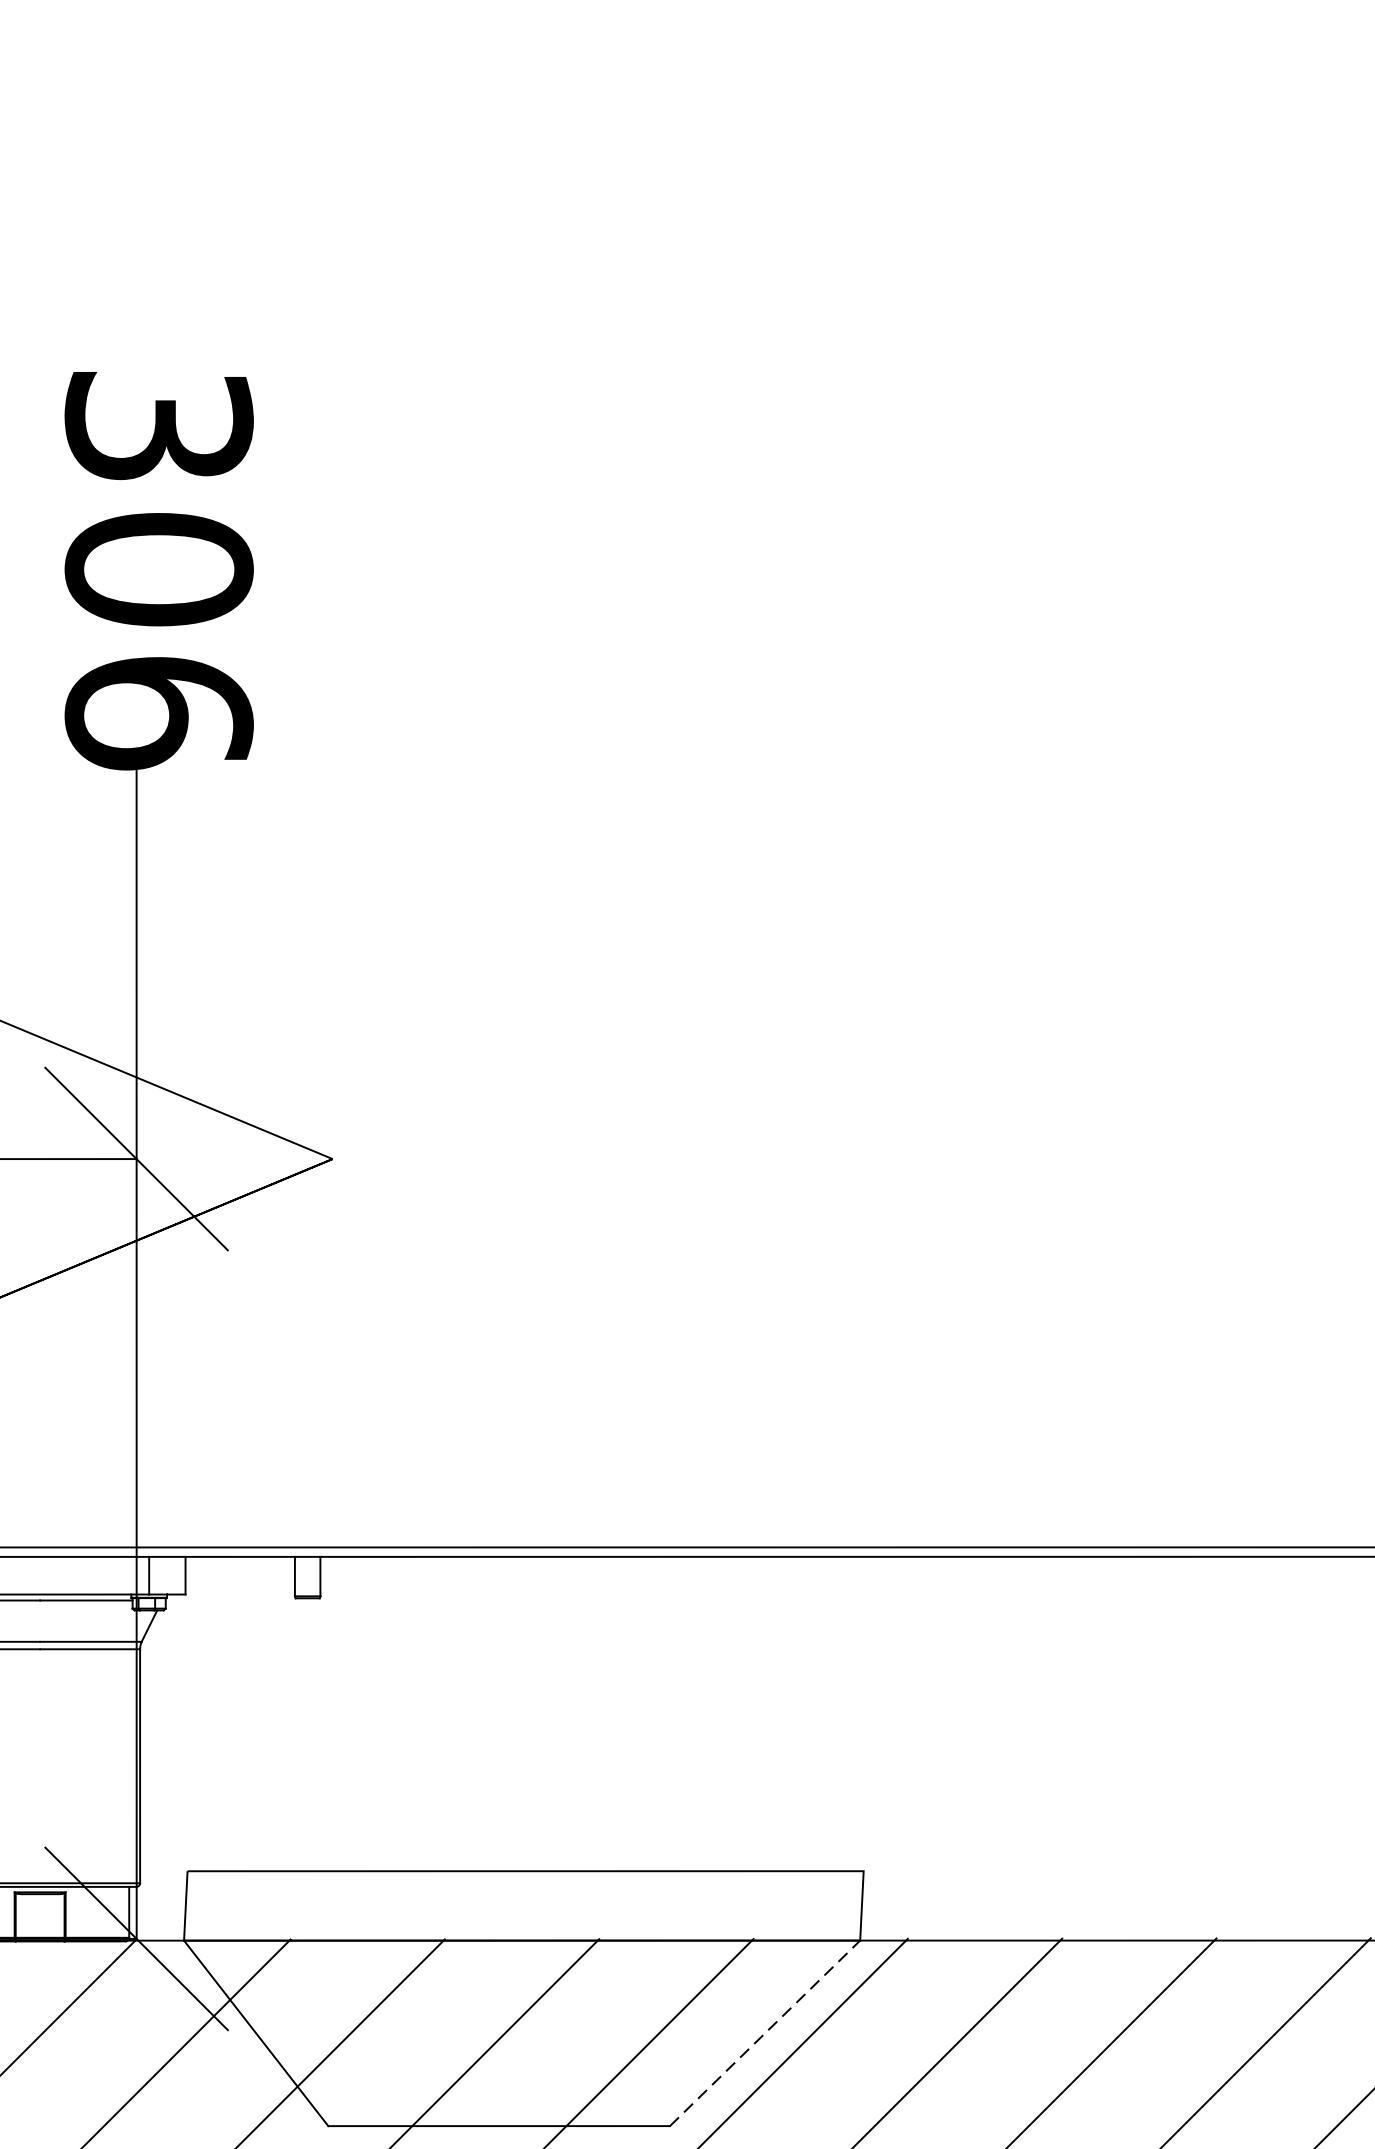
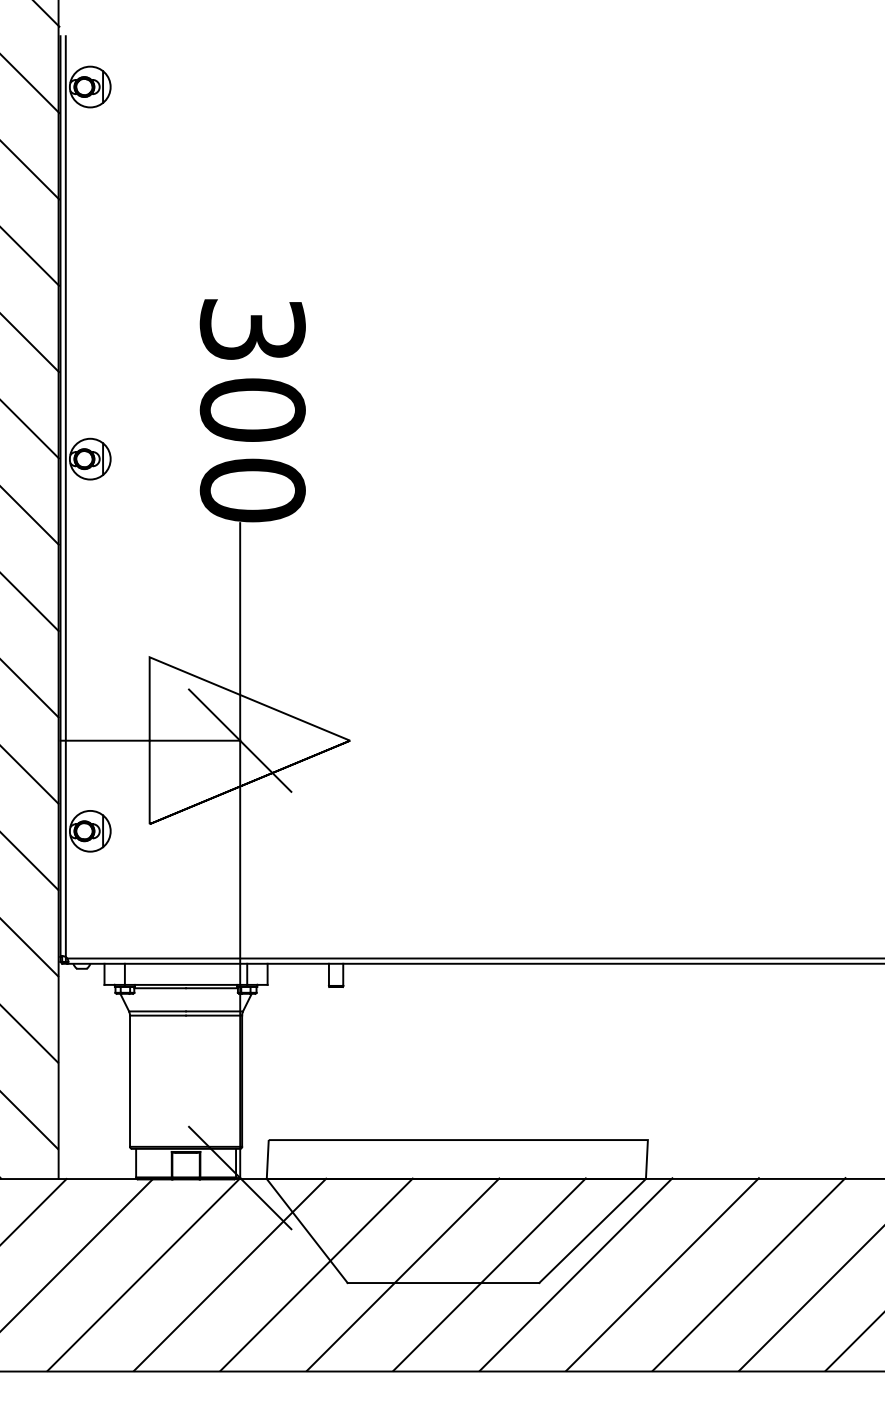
text: (158, 712) -> (252, 490), 306 -> 300
line: (764, 2032) -> (592, 1230), dashed -> solid

